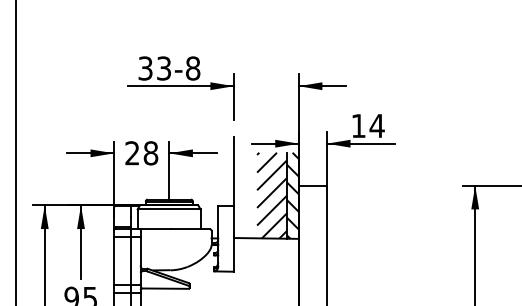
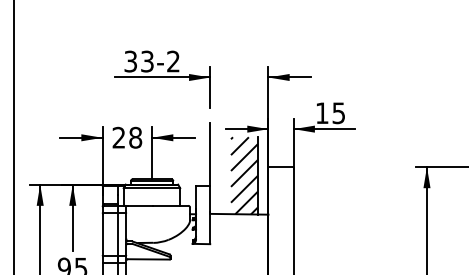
text: (193, 68) -> (173, 61), 33-8 -> 33-2
text: (376, 126) -> (338, 113), 14 -> 15
hatch: (292, 195) -> (262, 175), removed

